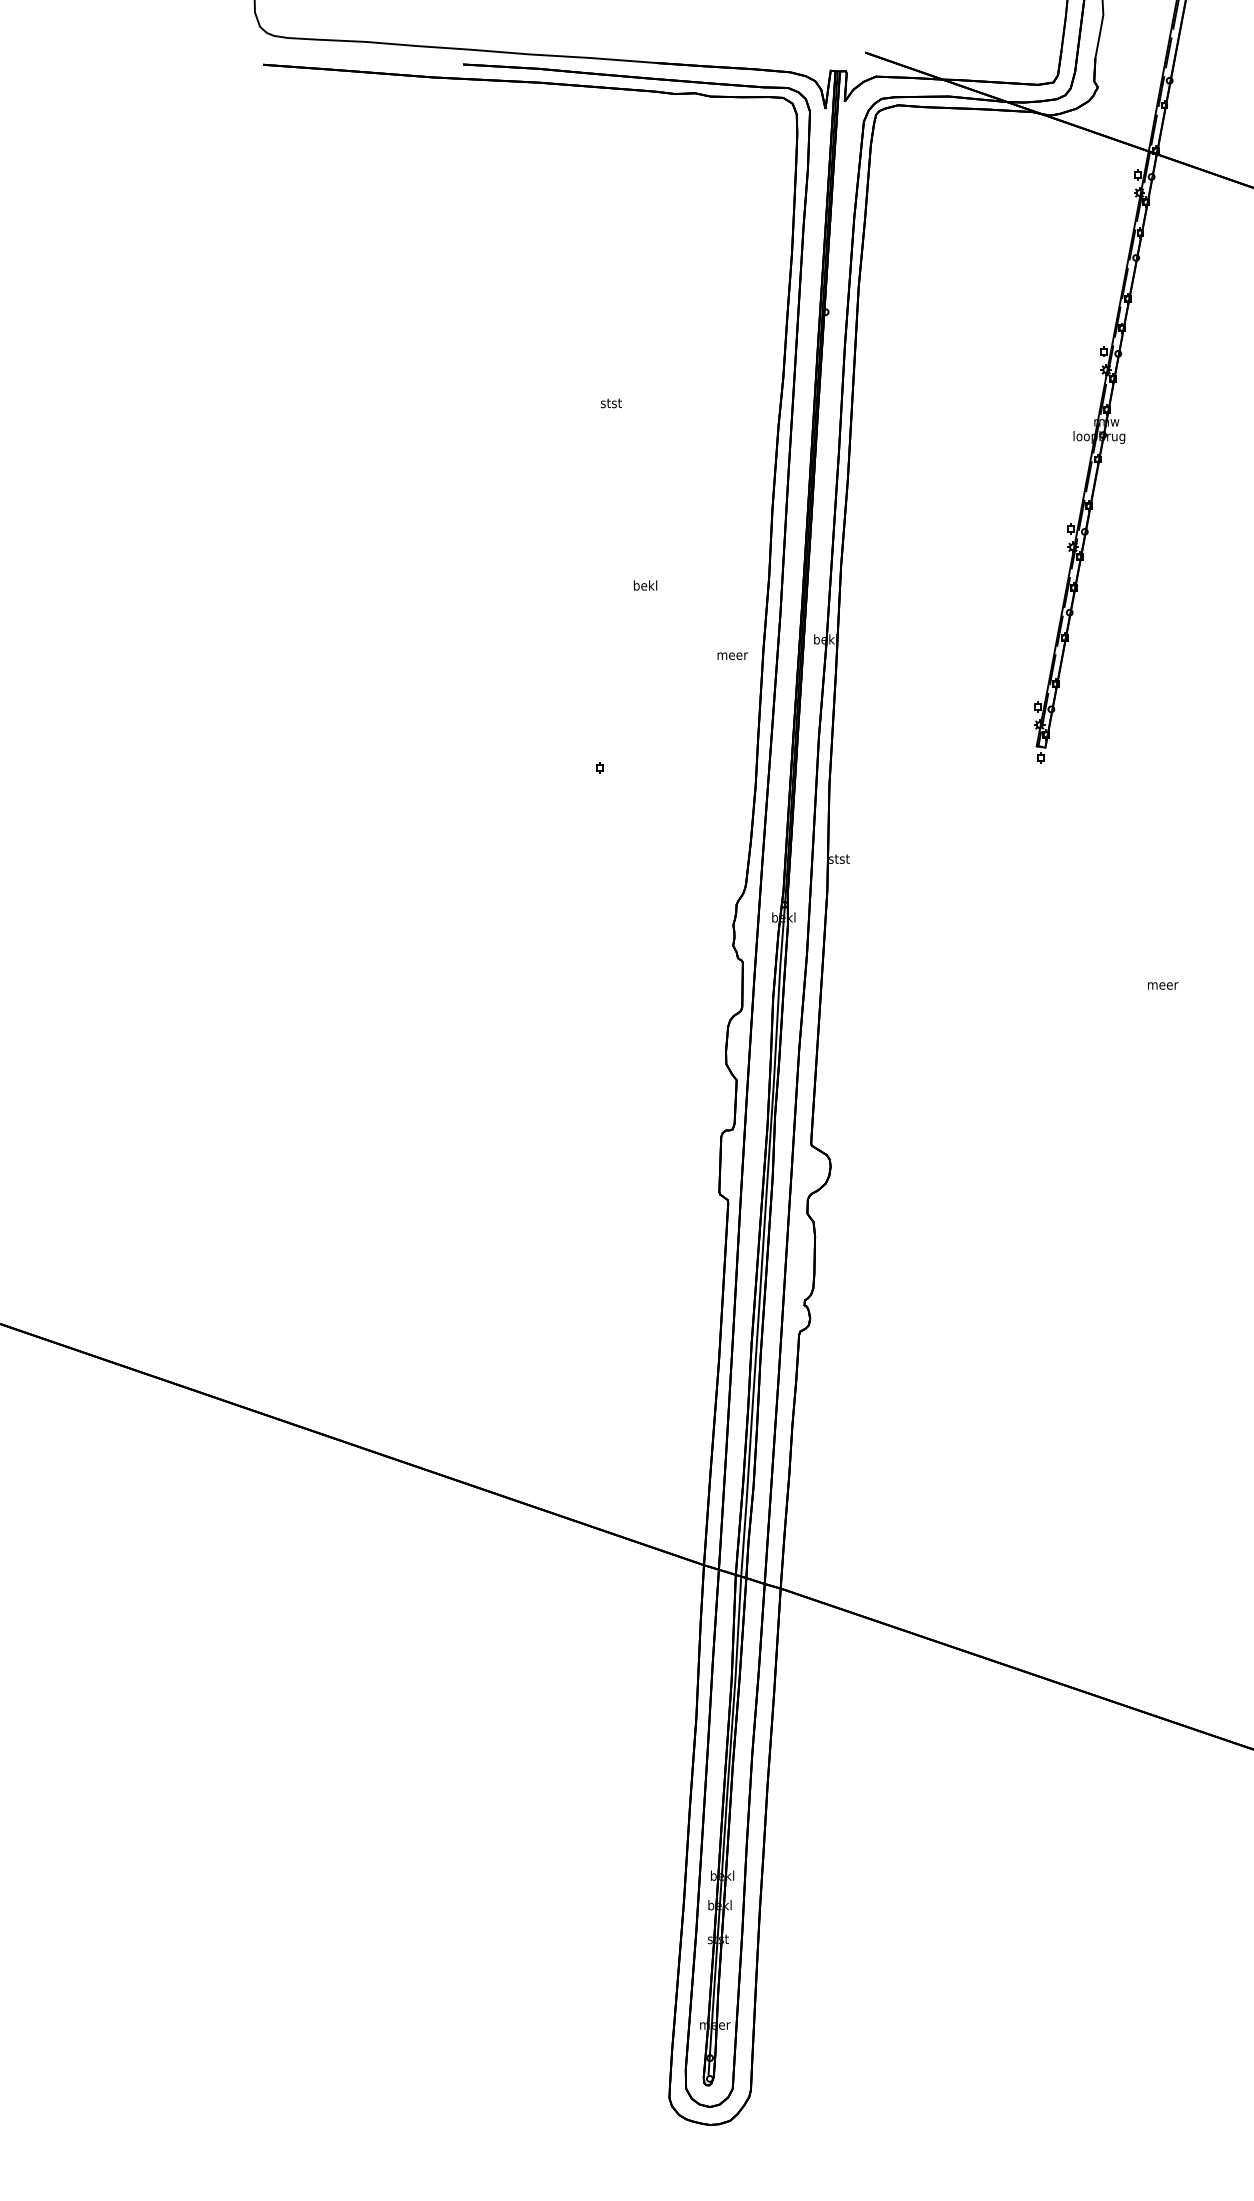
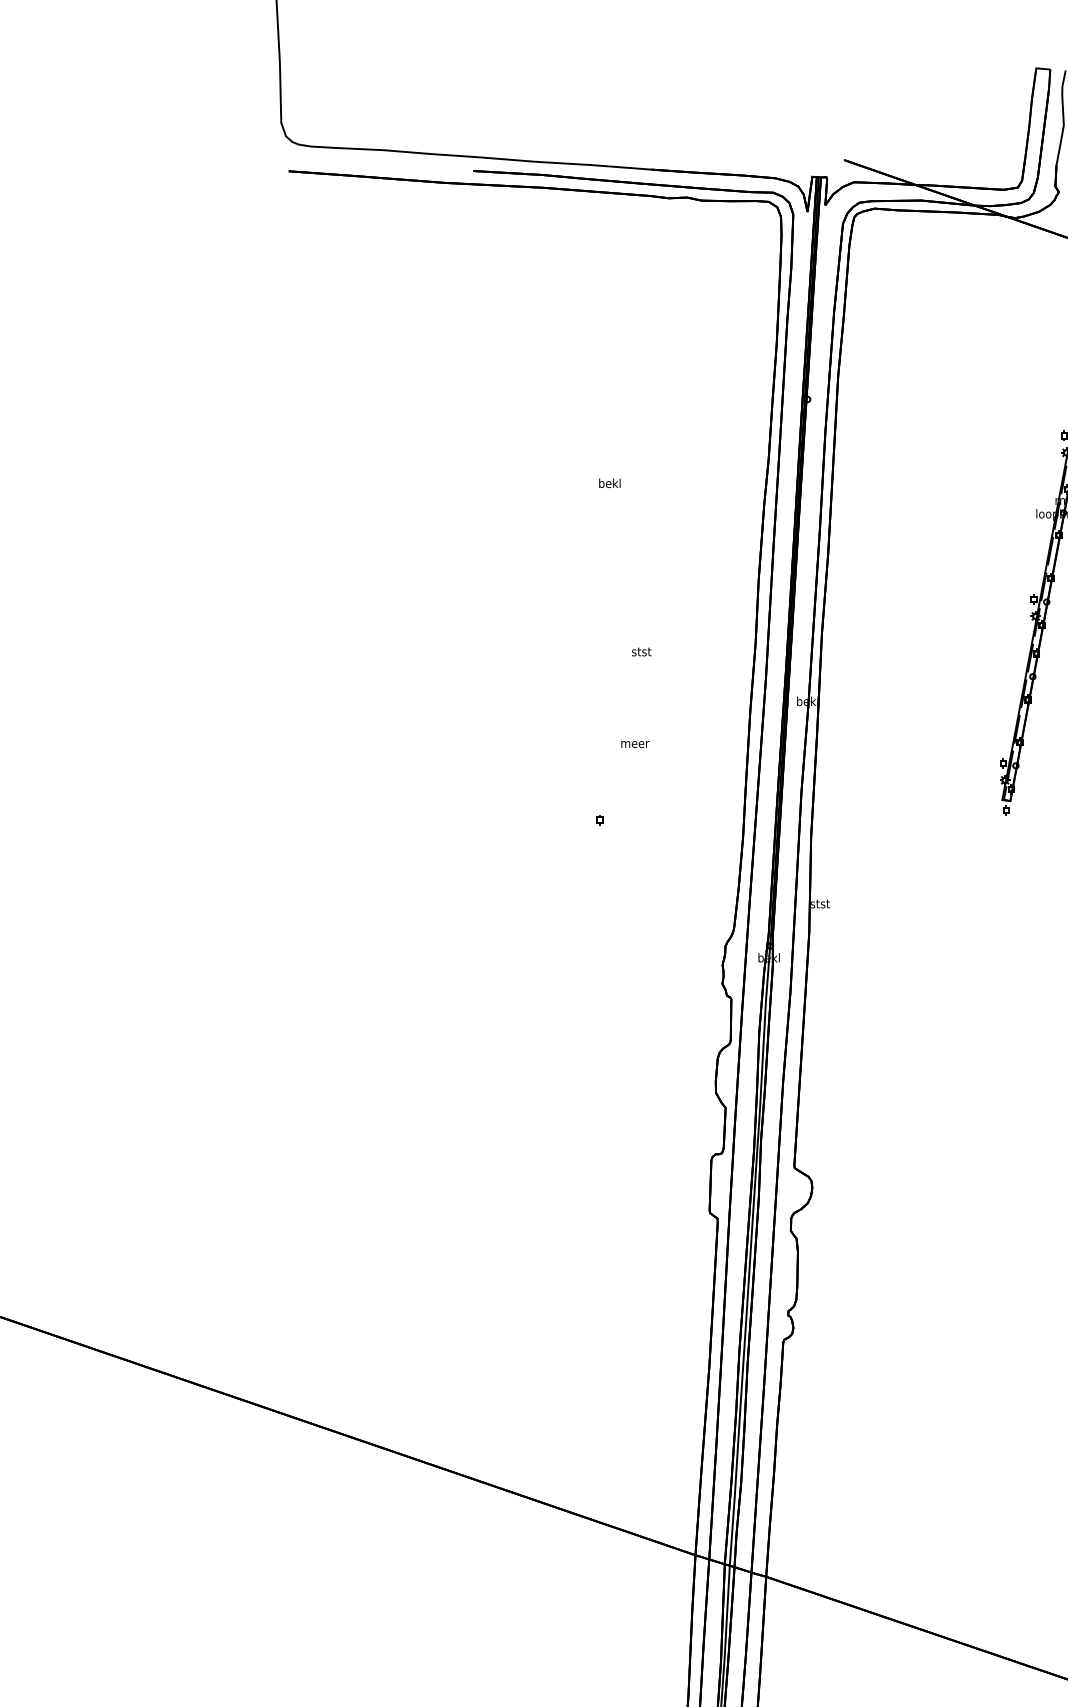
text: (610, 402) -> (609, 482), stst -> bekl
text: (645, 585) -> (641, 651), bekl -> stst
text: (732, 655) -> (635, 743), moved

